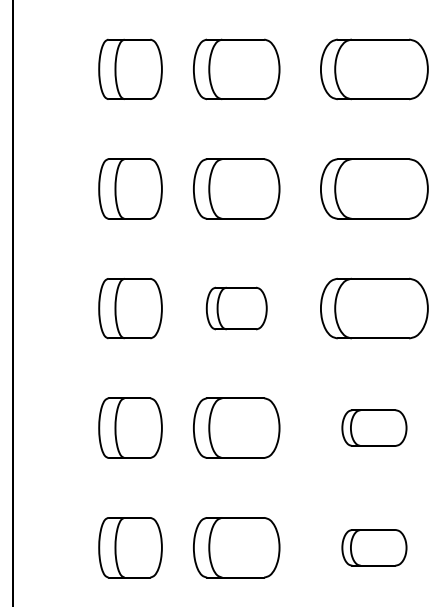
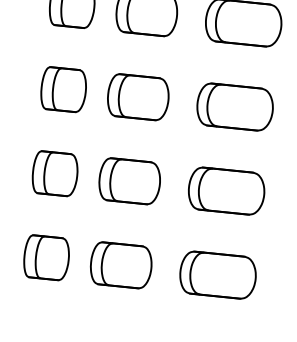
part: (236, 308) -> (138, 97), size x1.43
part: (374, 427) -> (226, 190), size x1.67
part: (374, 547) -> (218, 275), size x1.67

